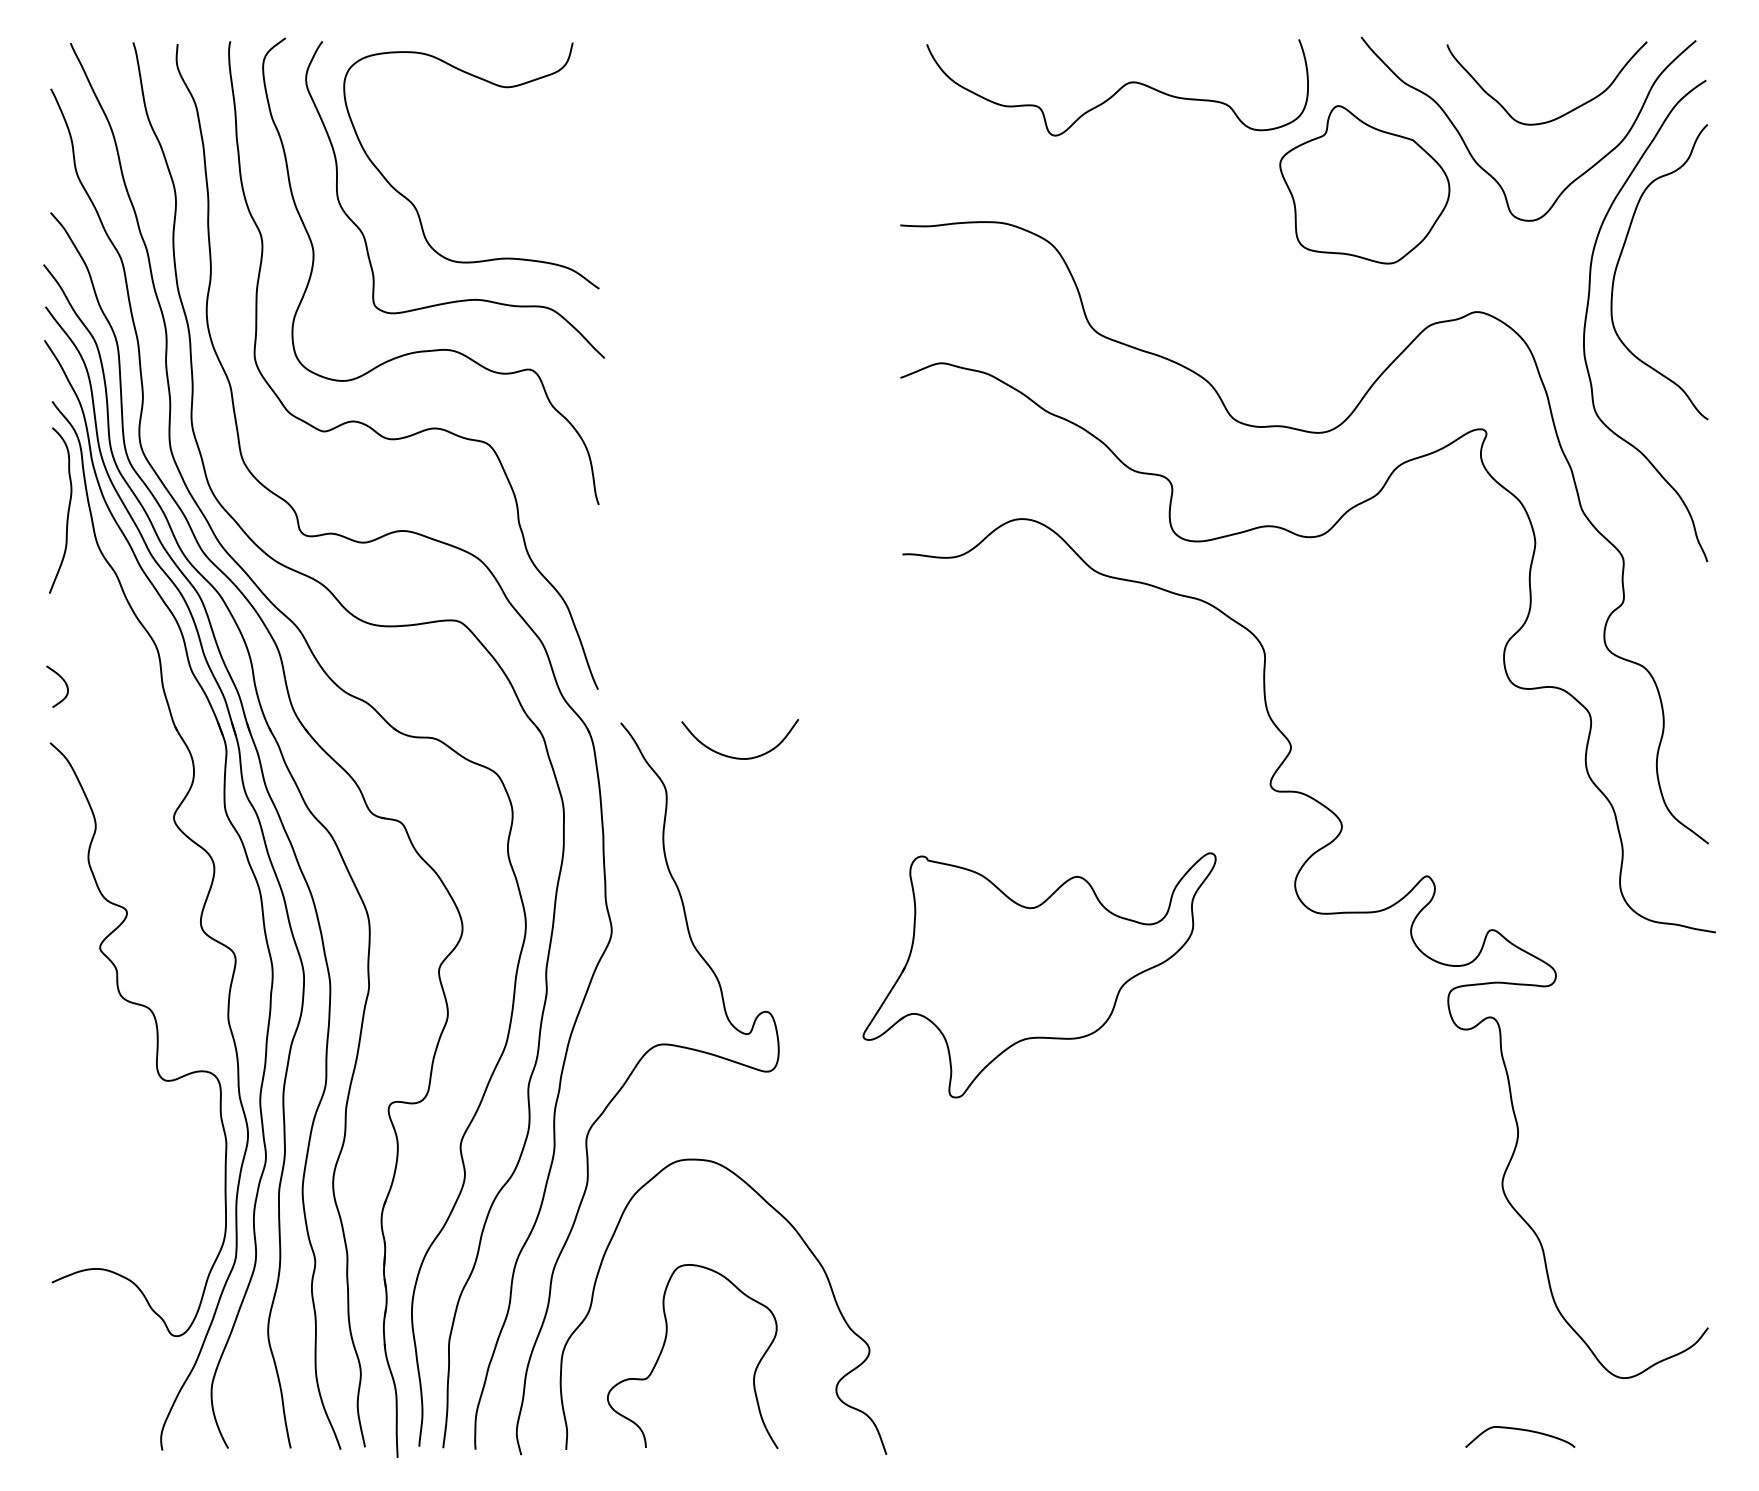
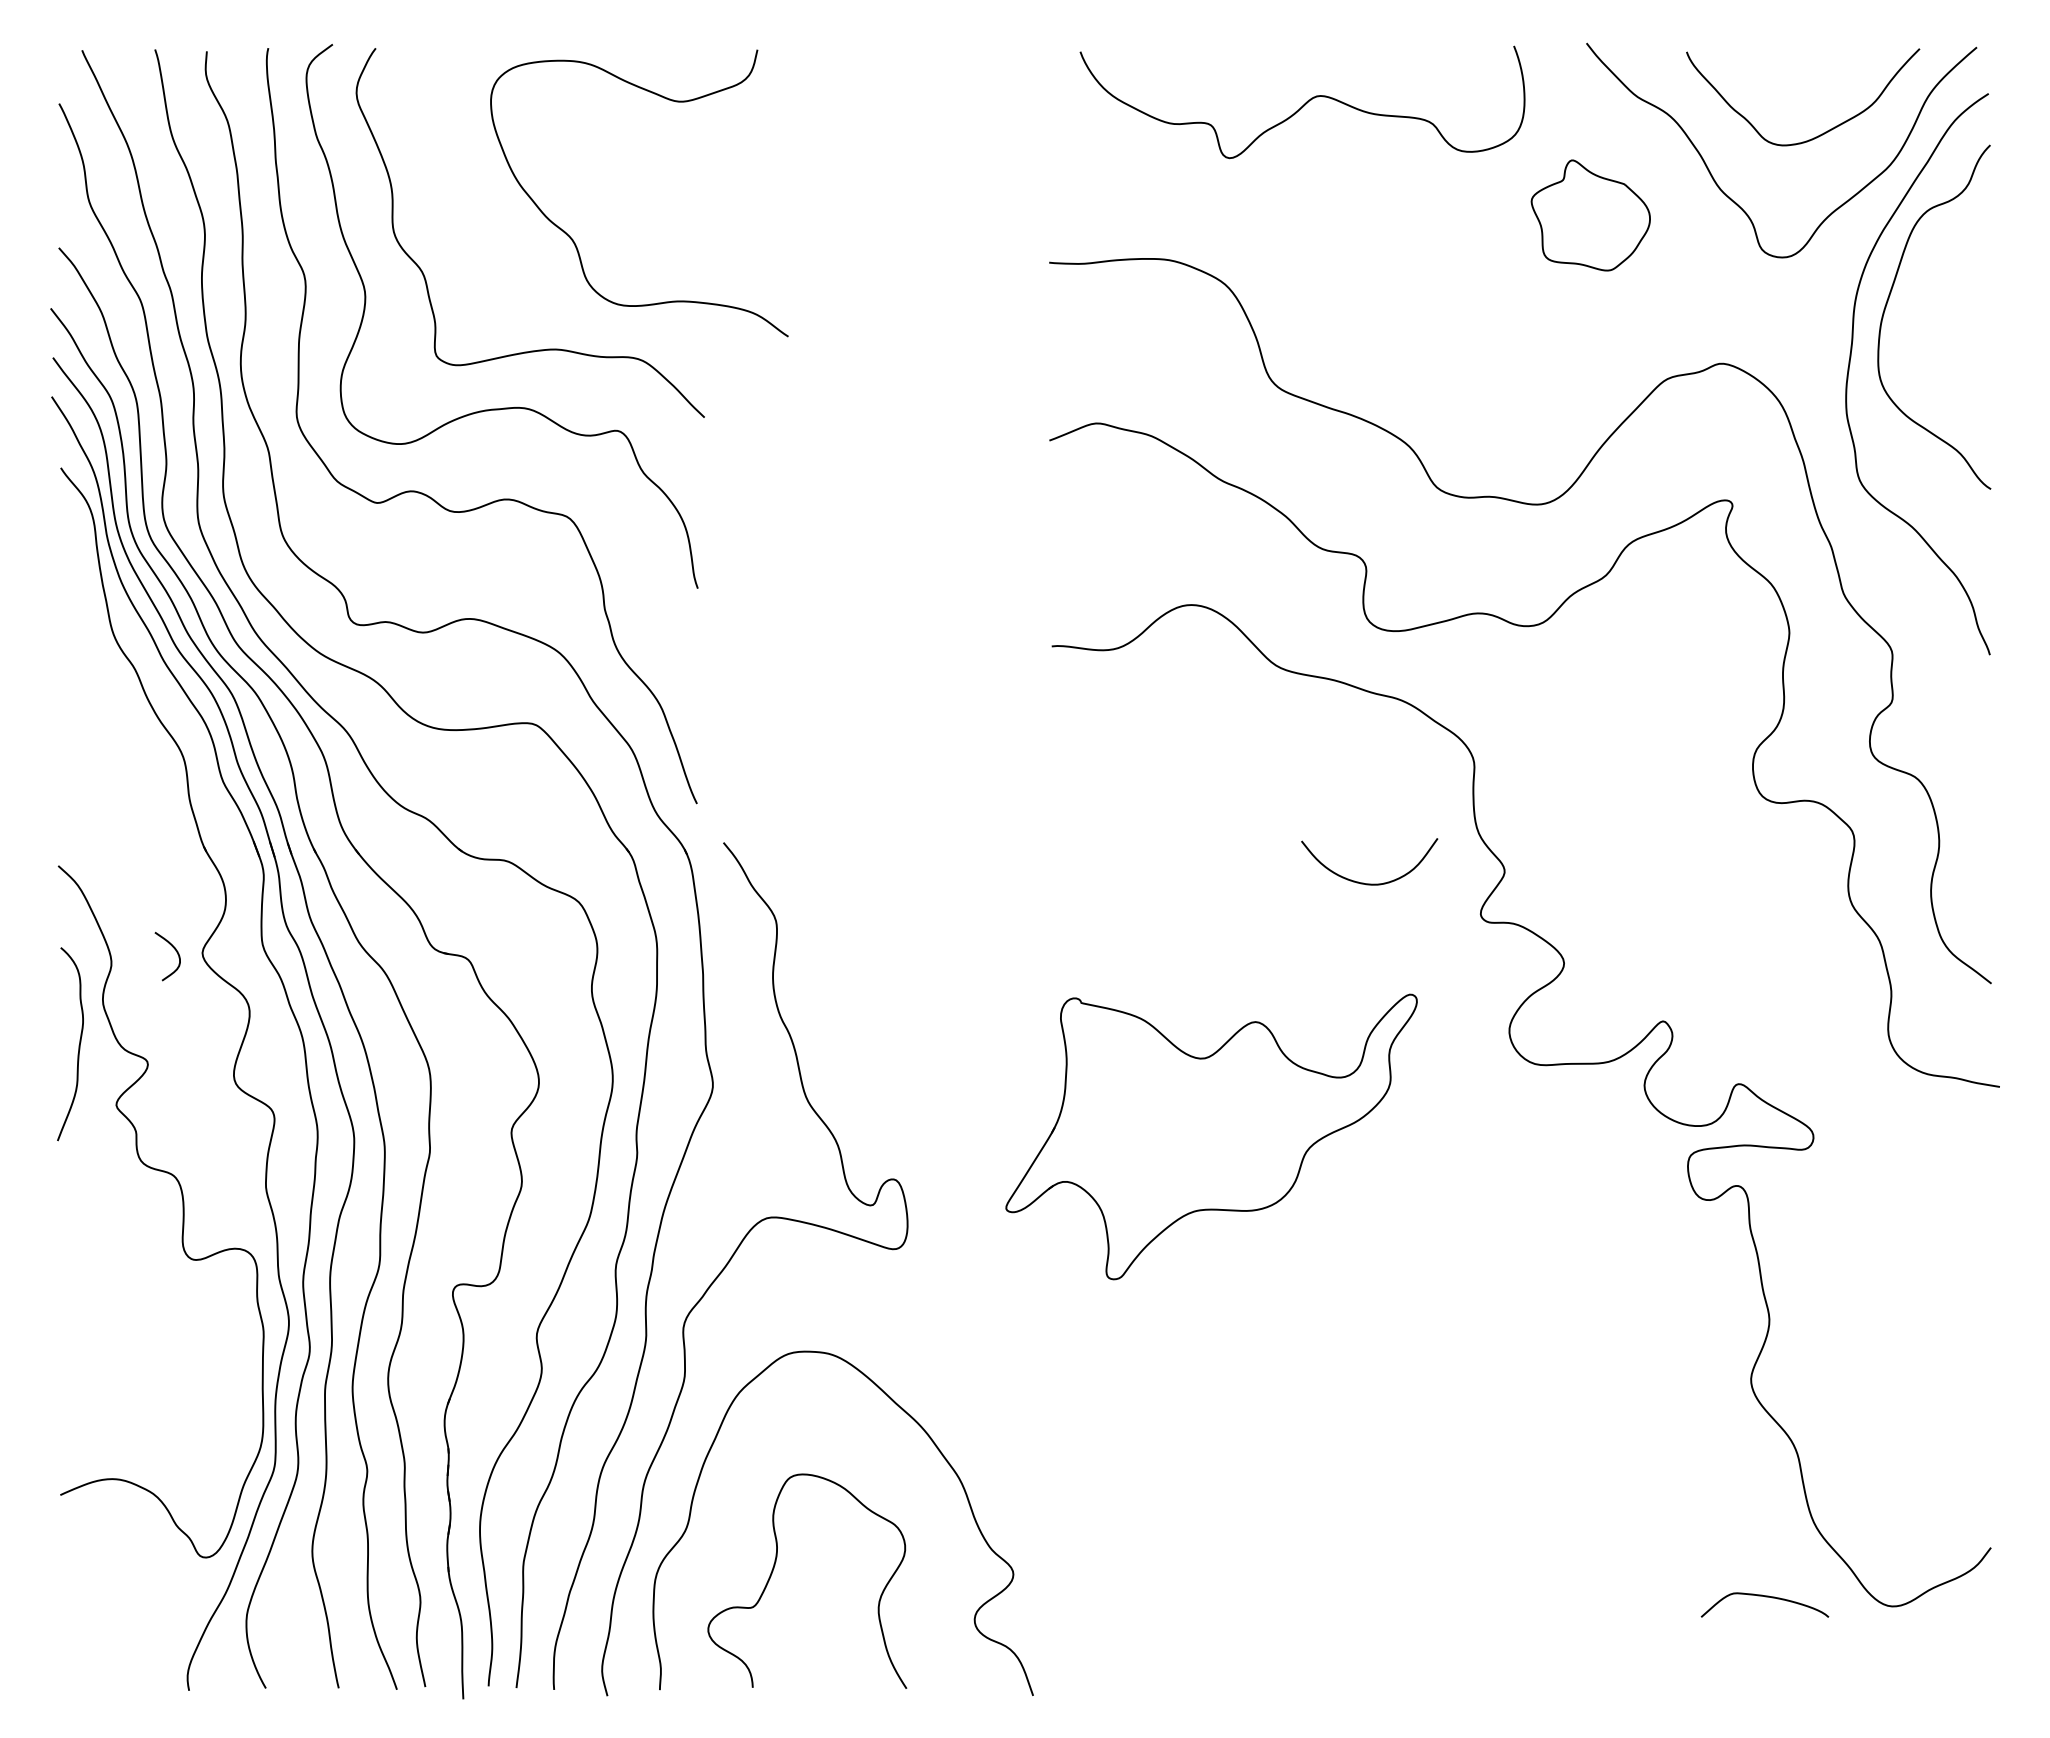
part: (1364, 184) -> (1590, 215), size x0.6
curve: (414, 205) -> (573, 239), moved
curve: (67, 511) -> (78, 1045), moved
curve: (64, 683) -> (176, 952), moved
curve: (734, 757) -> (1363, 882), moved
curve: (1520, 1430) -> (1765, 1597), moved

